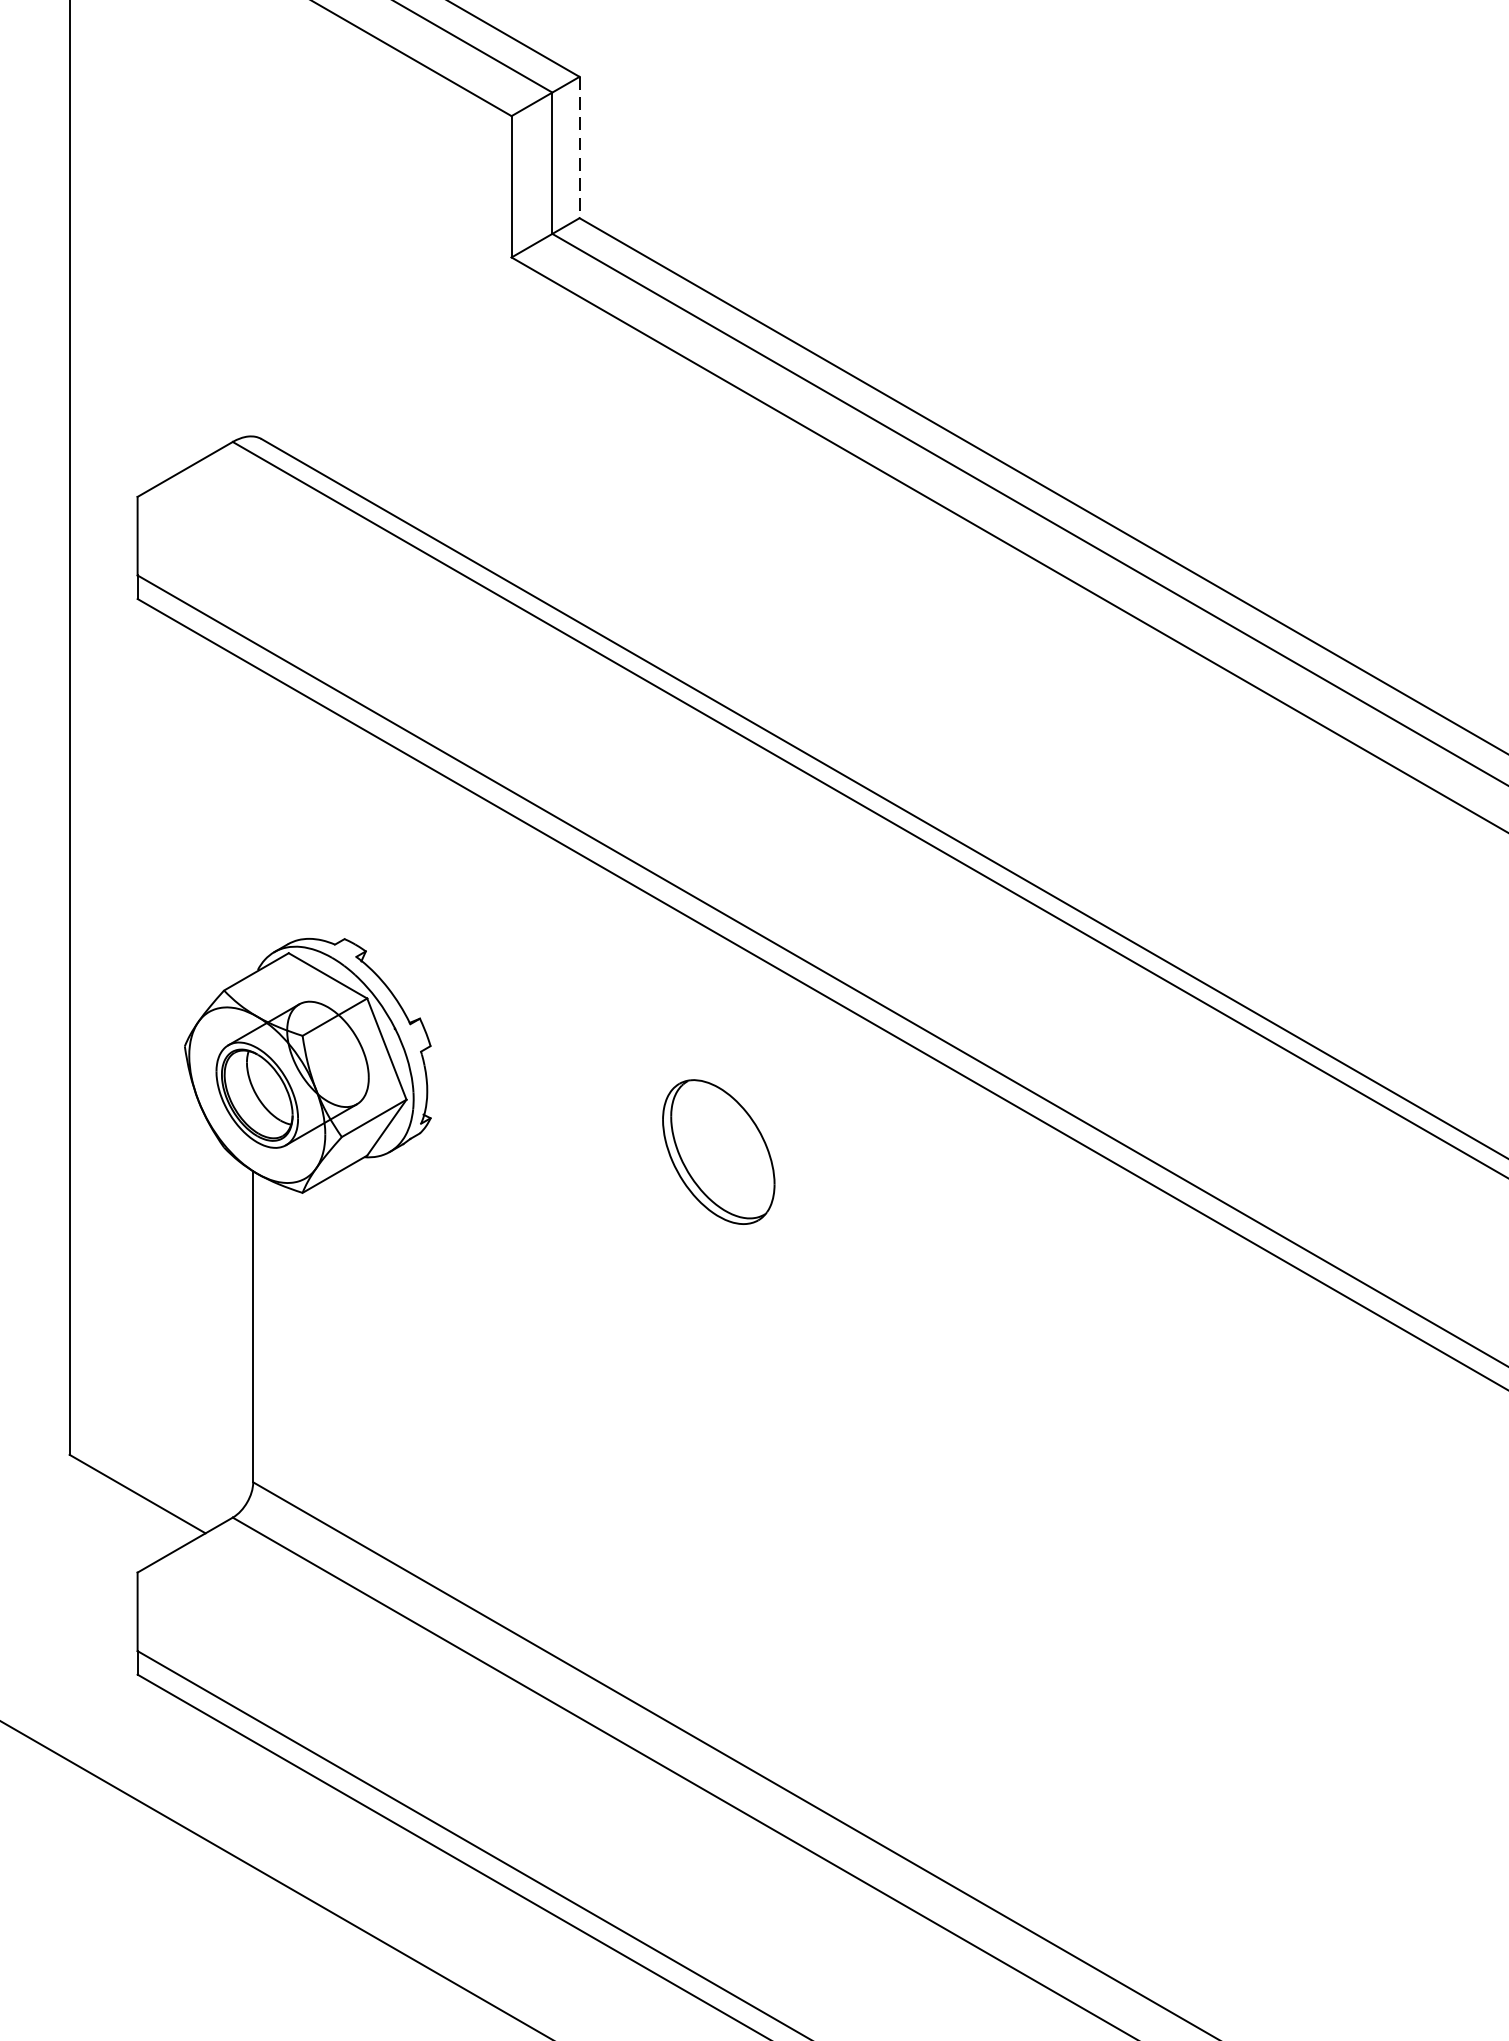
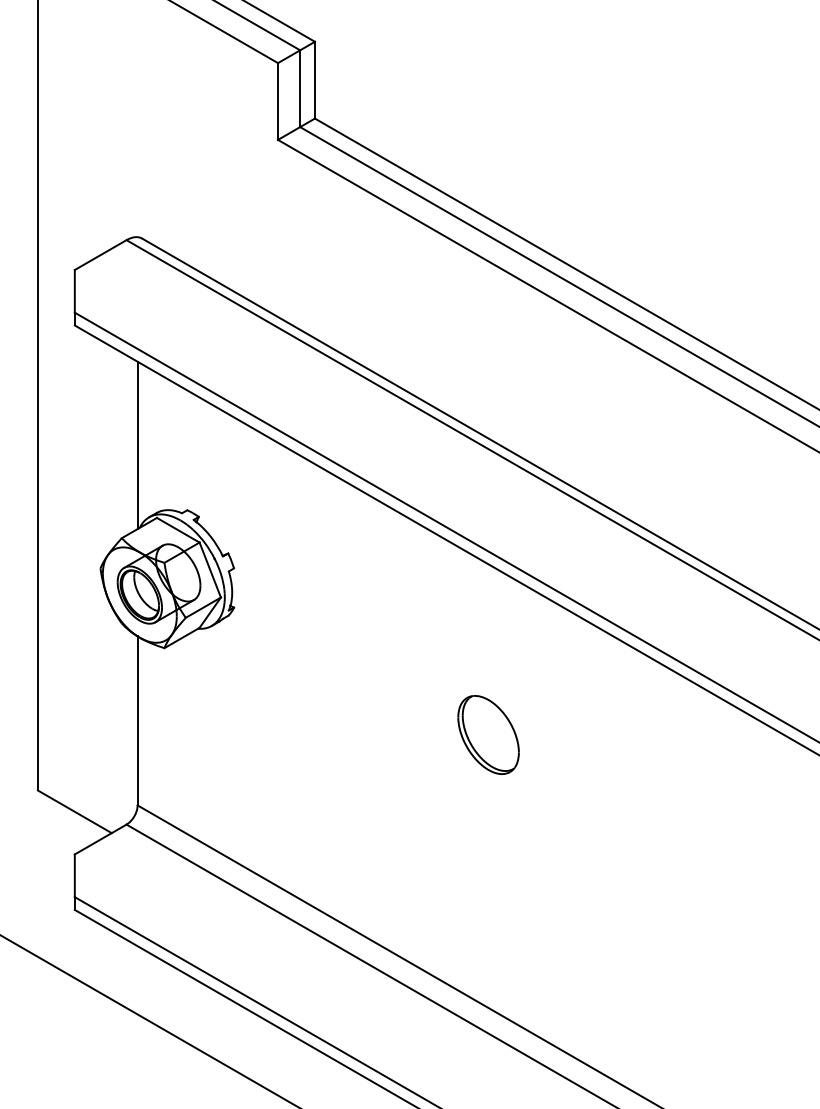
line: (578, 148) -> (314, 80), dashed -> solid
line: (252, 819) -> (137, 445), added
part: (718, 1151) -> (488, 734), moved

